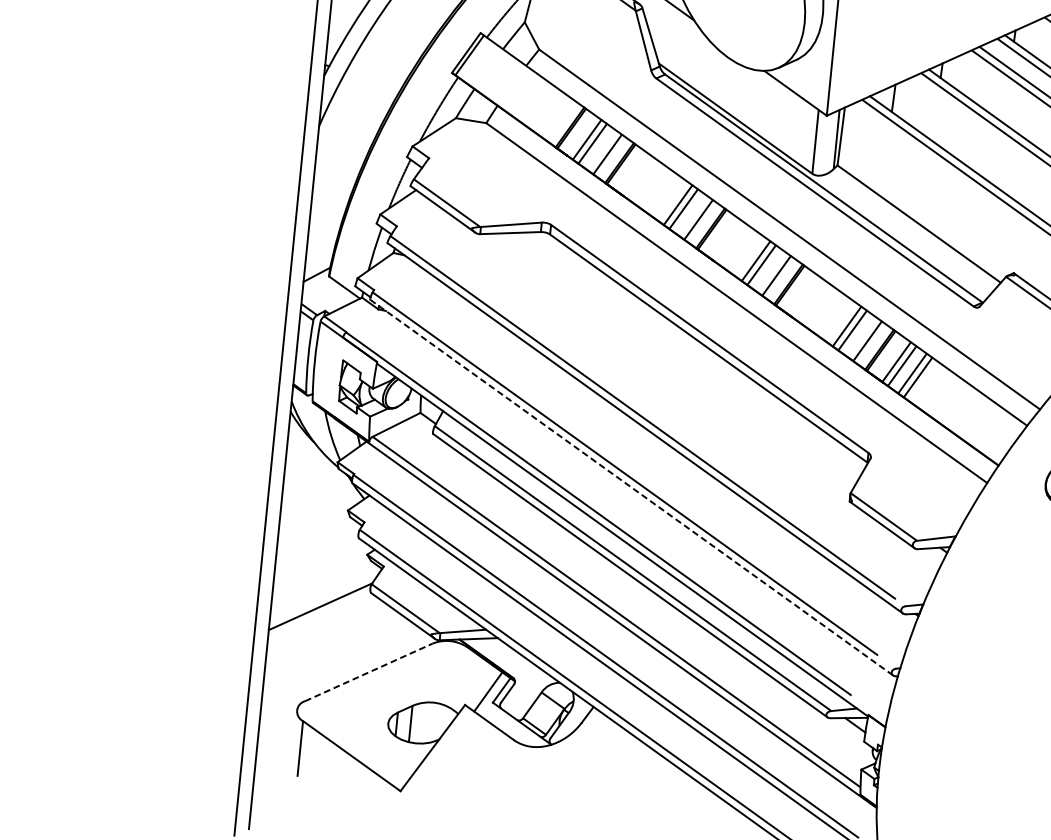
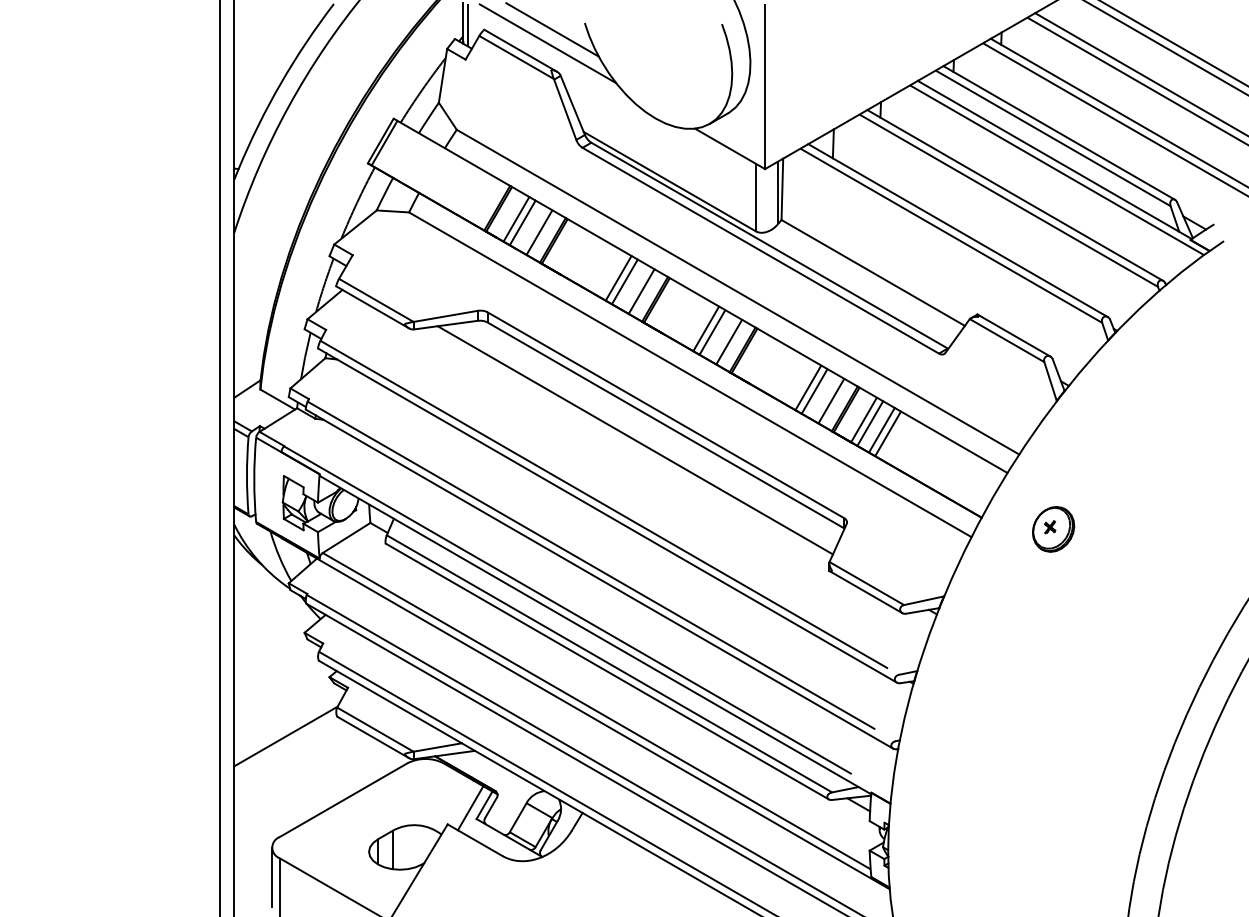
line: (677, 359) -> (634, 440), added
line: (631, 487) -> (599, 579), dashed -> solid
line: (368, 672) -> (343, 800), dashed -> solid
line: (294, 737) -> (272, 876), added

